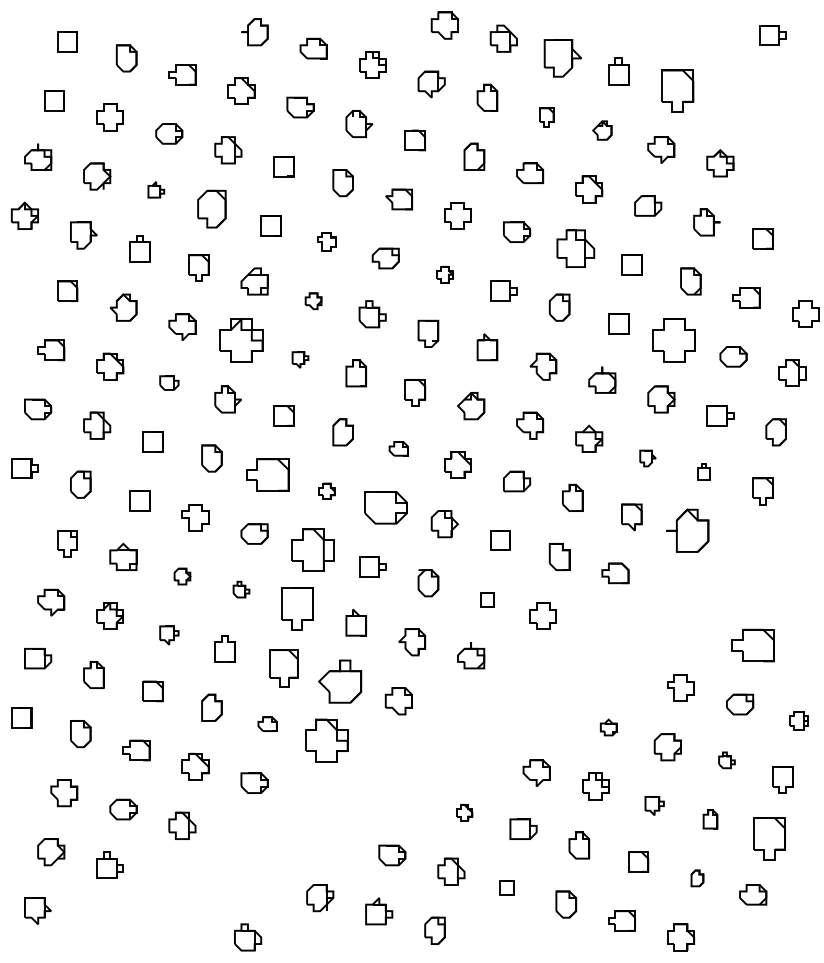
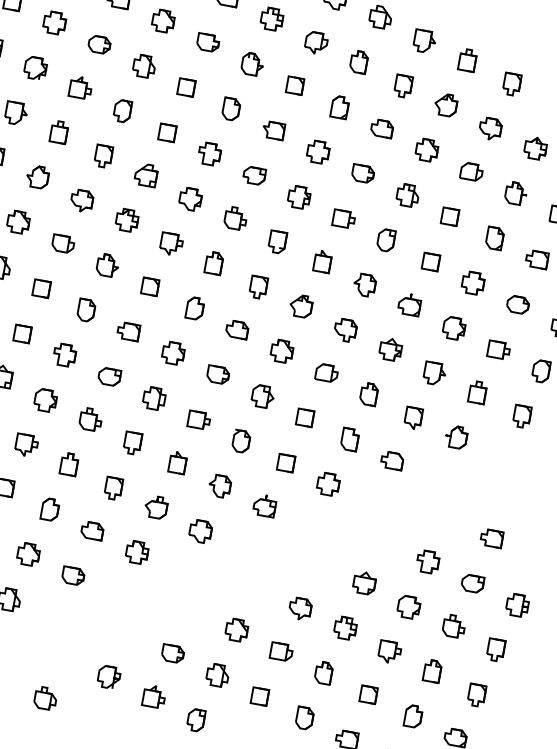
part: (562, 58) -> (424, 41), size x0.71
part: (677, 90) -> (511, 83), size x0.62
part: (546, 117) -> (403, 86), size x1.43
part: (602, 130) -> (446, 104), size x1.43
part: (156, 189) -> (81, 87), size x1.67
part: (211, 209) -> (122, 111), size x0.71
part: (326, 241) -> (209, 153), size x1.43
part: (576, 248) -> (408, 195), size x0.71
part: (444, 274) -> (298, 197), size x1.67
part: (313, 301) -> (190, 199), size x1.67
part: (241, 340) -> (127, 220), size x0.62
part: (674, 340) -> (473, 283), size x0.62
part: (300, 359) -> (171, 244), size x1.67
part: (169, 382) -> (63, 243), size x1.43
part: (398, 448) -> (236, 329), size x1.43
part: (647, 458) -> (434, 373), size x1.67
part: (703, 471) -> (477, 392), size x1.67
part: (267, 474) -> (128, 331), size x0.62
part: (326, 491) -> (173, 353), size x1.67
part: (385, 507) -> (217, 374), size x0.62
part: (687, 530) -> (456, 436), size x0.62
part: (313, 550) -> (154, 398), size x0.62
part: (182, 576) -> (45, 400), size x1.67
part: (241, 589) -> (90, 419), size x1.67
part: (487, 599) -> (286, 463), size x1.43
part: (296, 609) -> (132, 443), size x0.62
part: (169, 635) -> (26, 445), size x1.43
part: (753, 645) -> (492, 538), size x0.62
part: (283, 668) -> (113, 488), size x0.71
part: (339, 681) -> (155, 507), size x0.62
part: (798, 720) -> (517, 604), size x1.43
part: (267, 723) -> (92, 530), size x1.43
part: (608, 727) -> (364, 582), size x1.67
part: (326, 740) -> (136, 552), size x0.62
part: (726, 760) -> (453, 626), size x1.67
part: (654, 805) -> (389, 651), size x1.43
part: (464, 812) -> (236, 629), size x1.67
part: (710, 819) -> (432, 671), size x1.43
part: (769, 838) -> (476, 695), size x0.62
part: (697, 878) -> (413, 716), size x1.67
part: (506, 887) -> (259, 696), size x1.43

